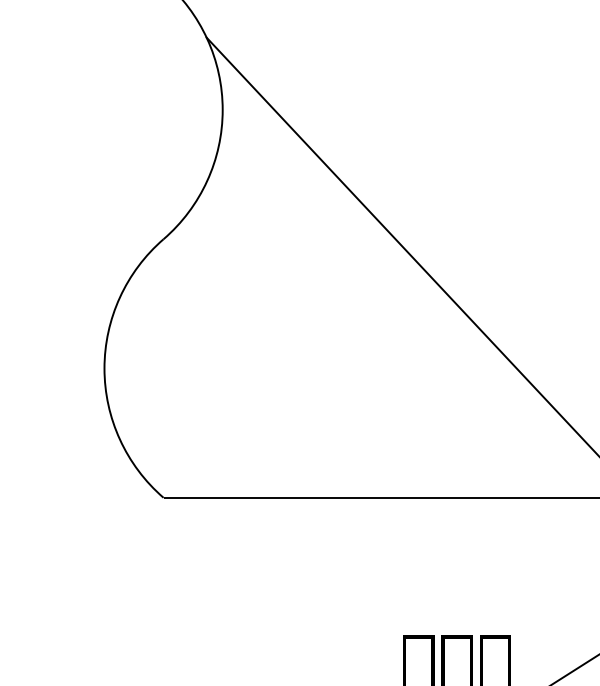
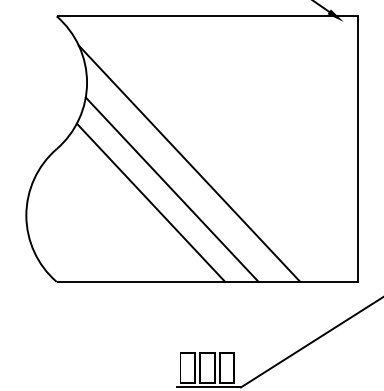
line: (387, 317) -> (171, 189), added
line: (346, 343) -> (150, 202), added

